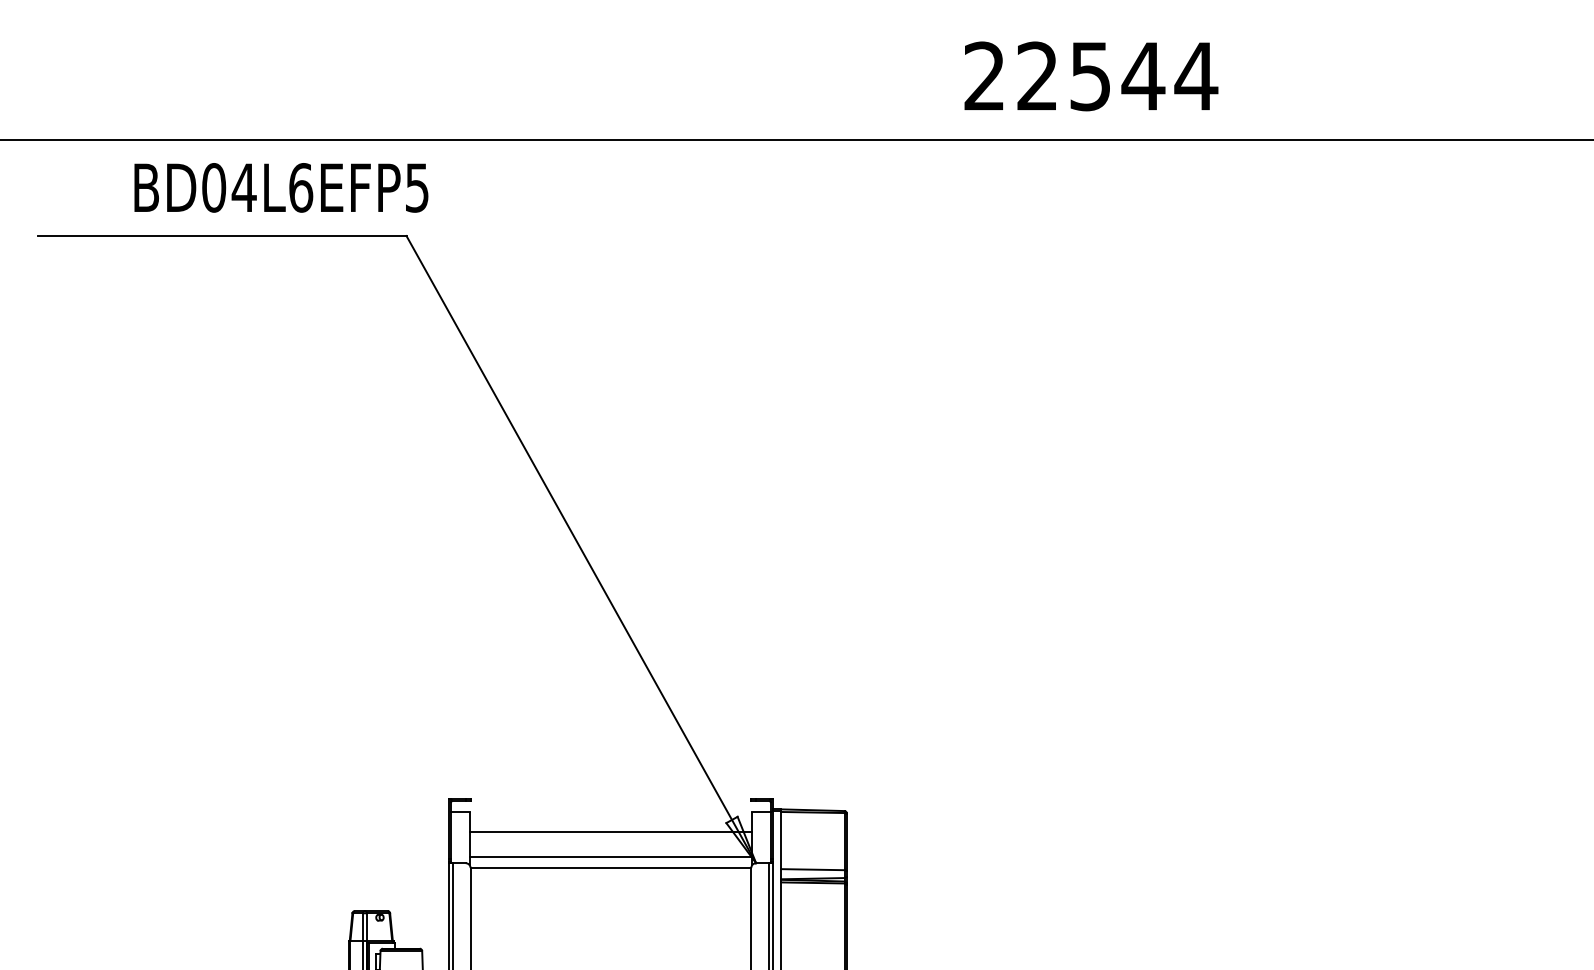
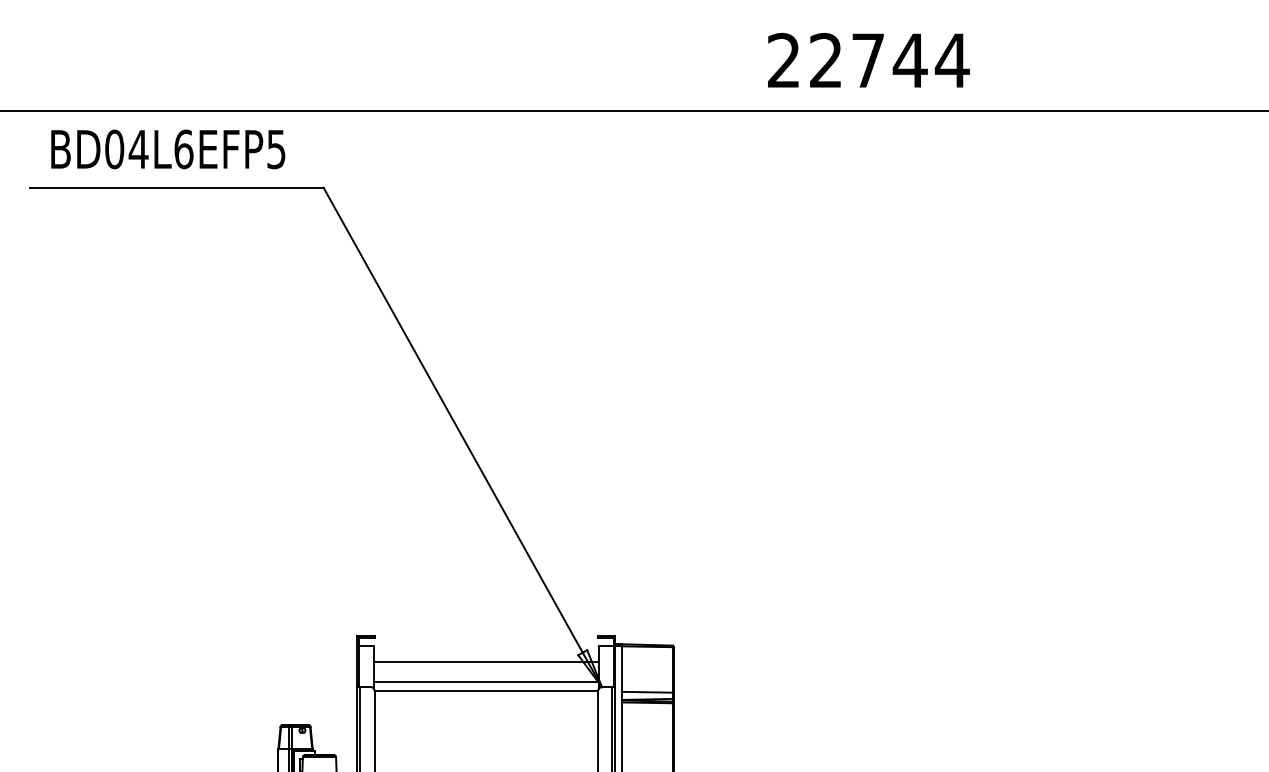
text: (1090, 76) -> (868, 60), 22544 -> 22744
text: (281, 187) -> (168, 149), moved

